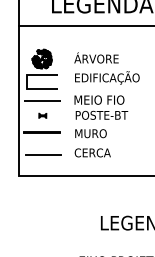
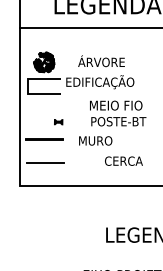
text: (107, 77) -> (100, 81), moved
line: (42, 101) -> (44, 107), removed
text: (101, 107) -> (118, 113), moved
part: (42, 115) -> (58, 121), moved
text: (92, 152) -> (123, 160), moved

